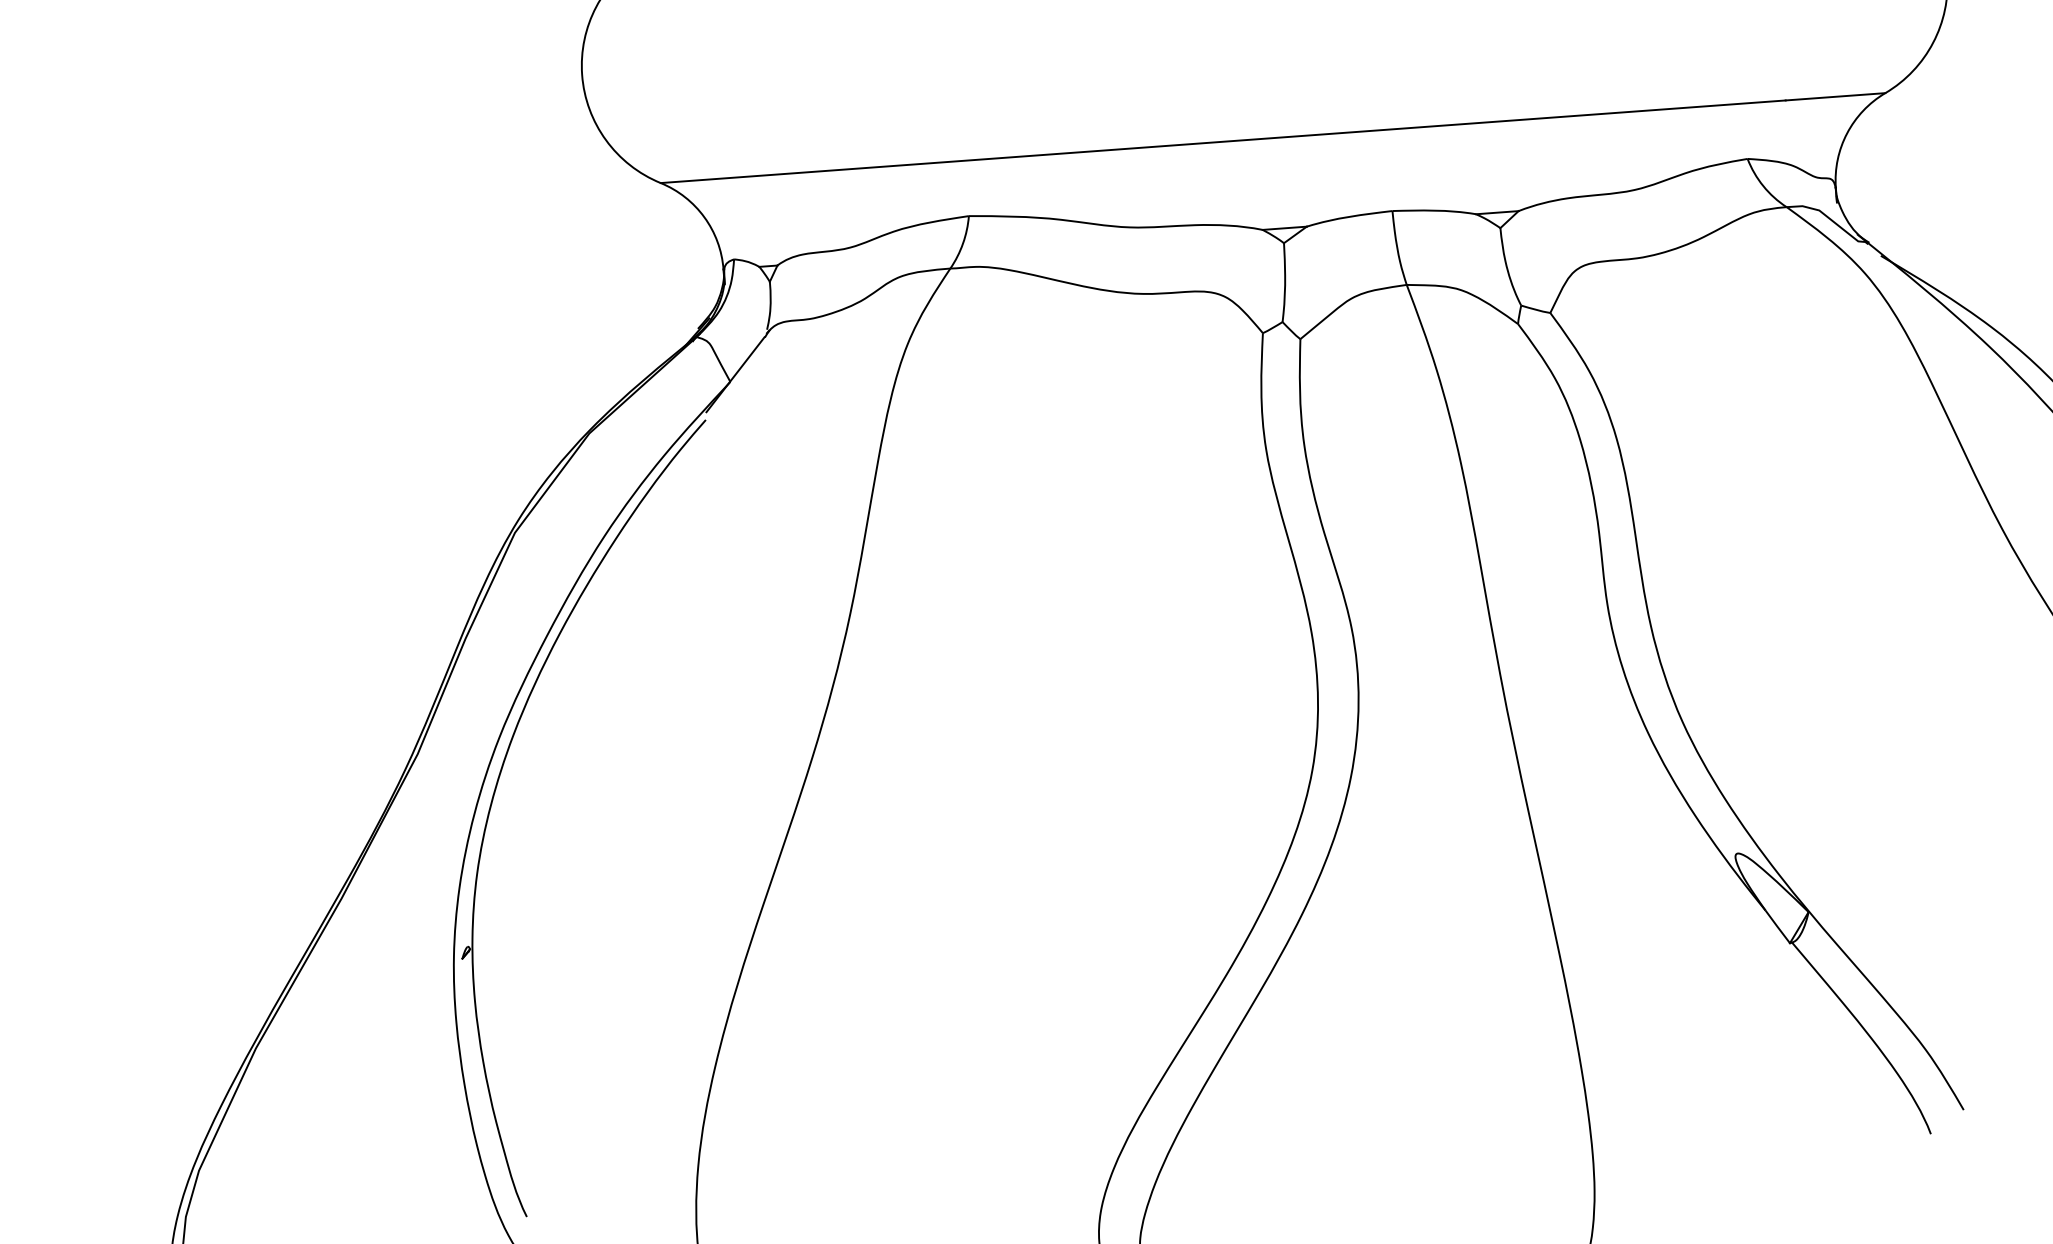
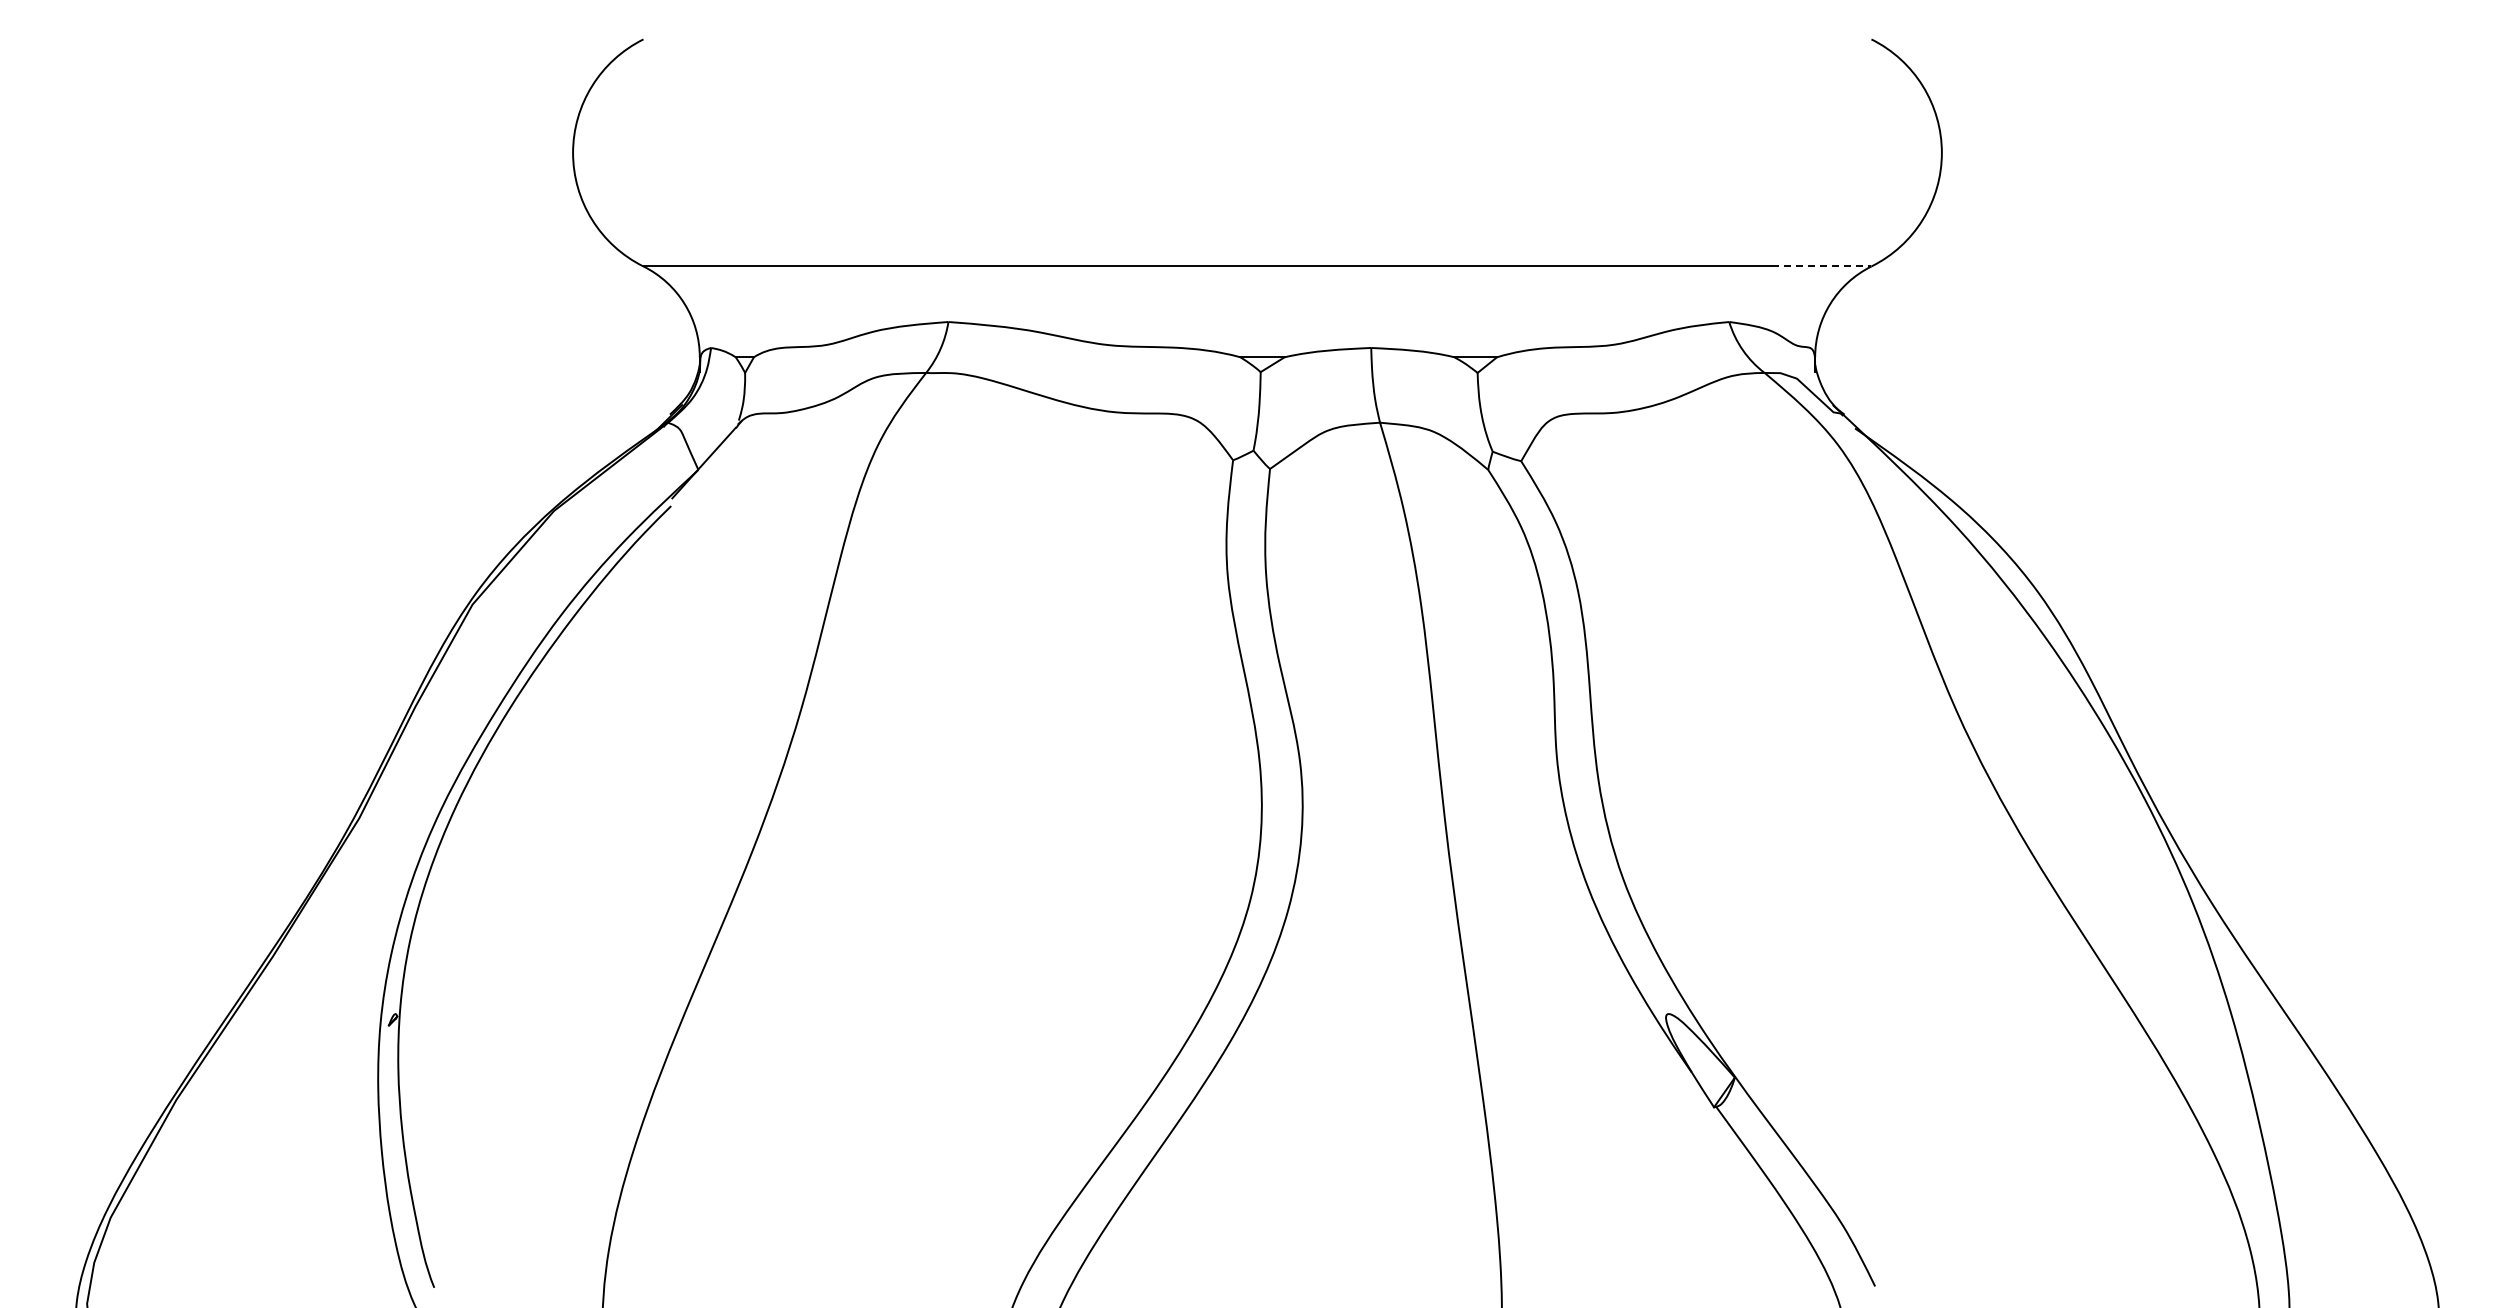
line: (1835, 96) -> (1821, 266), solid -> dashed

